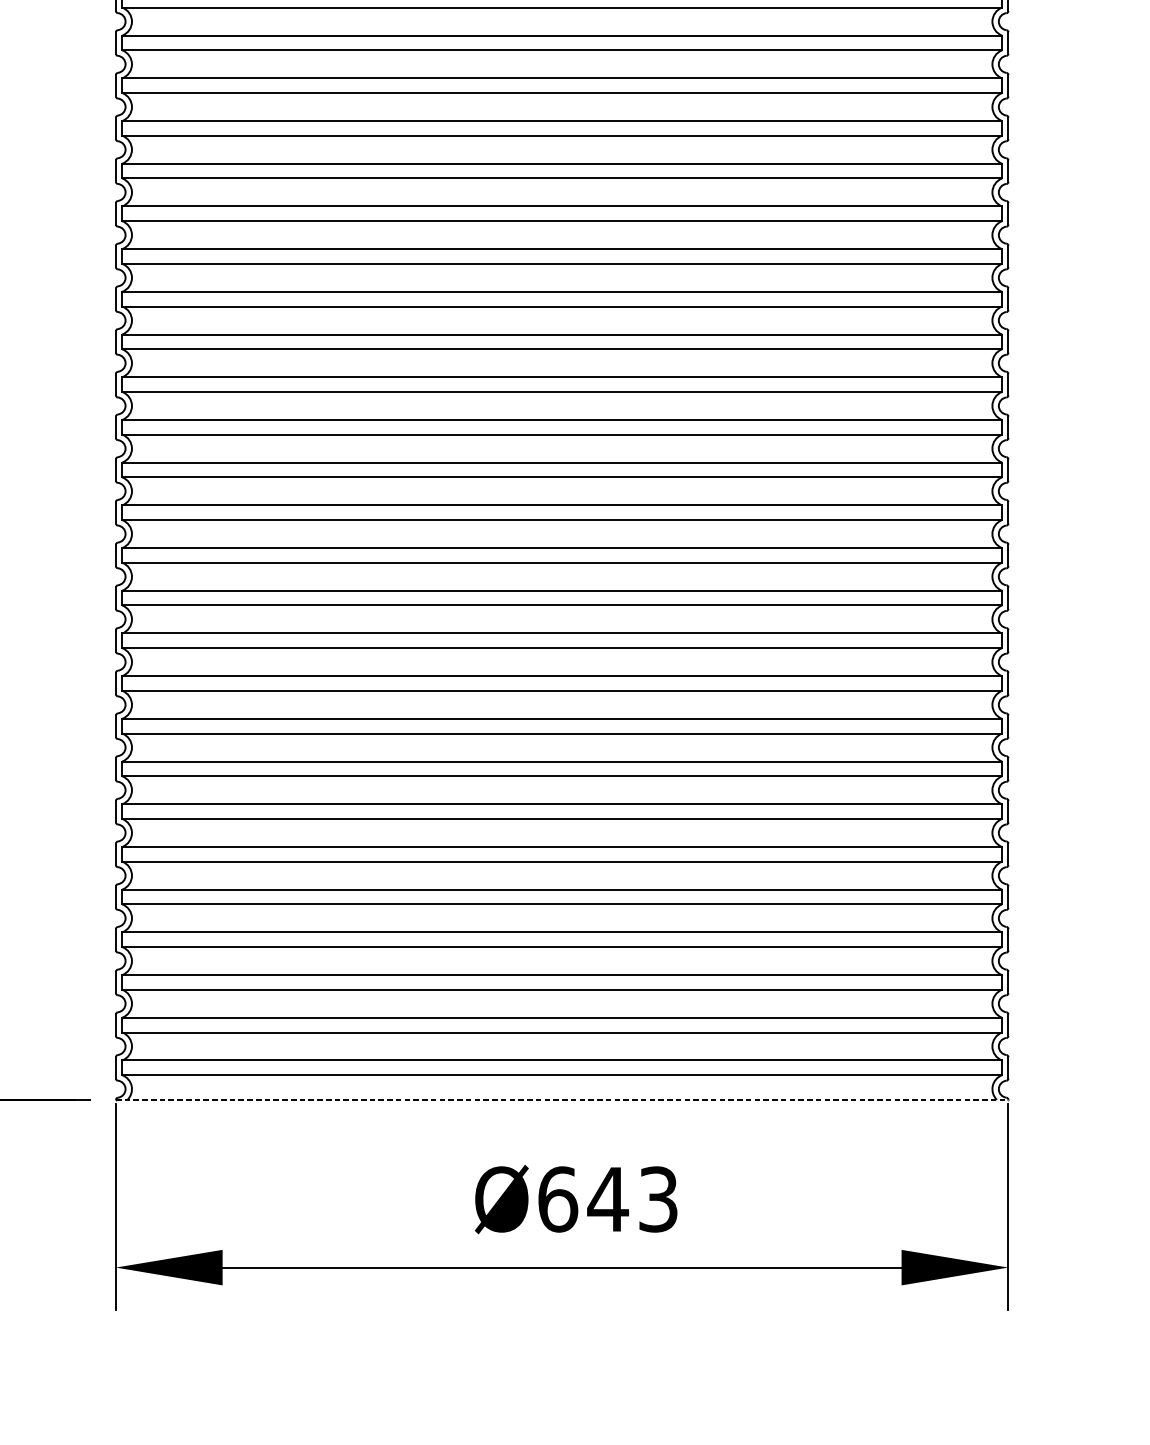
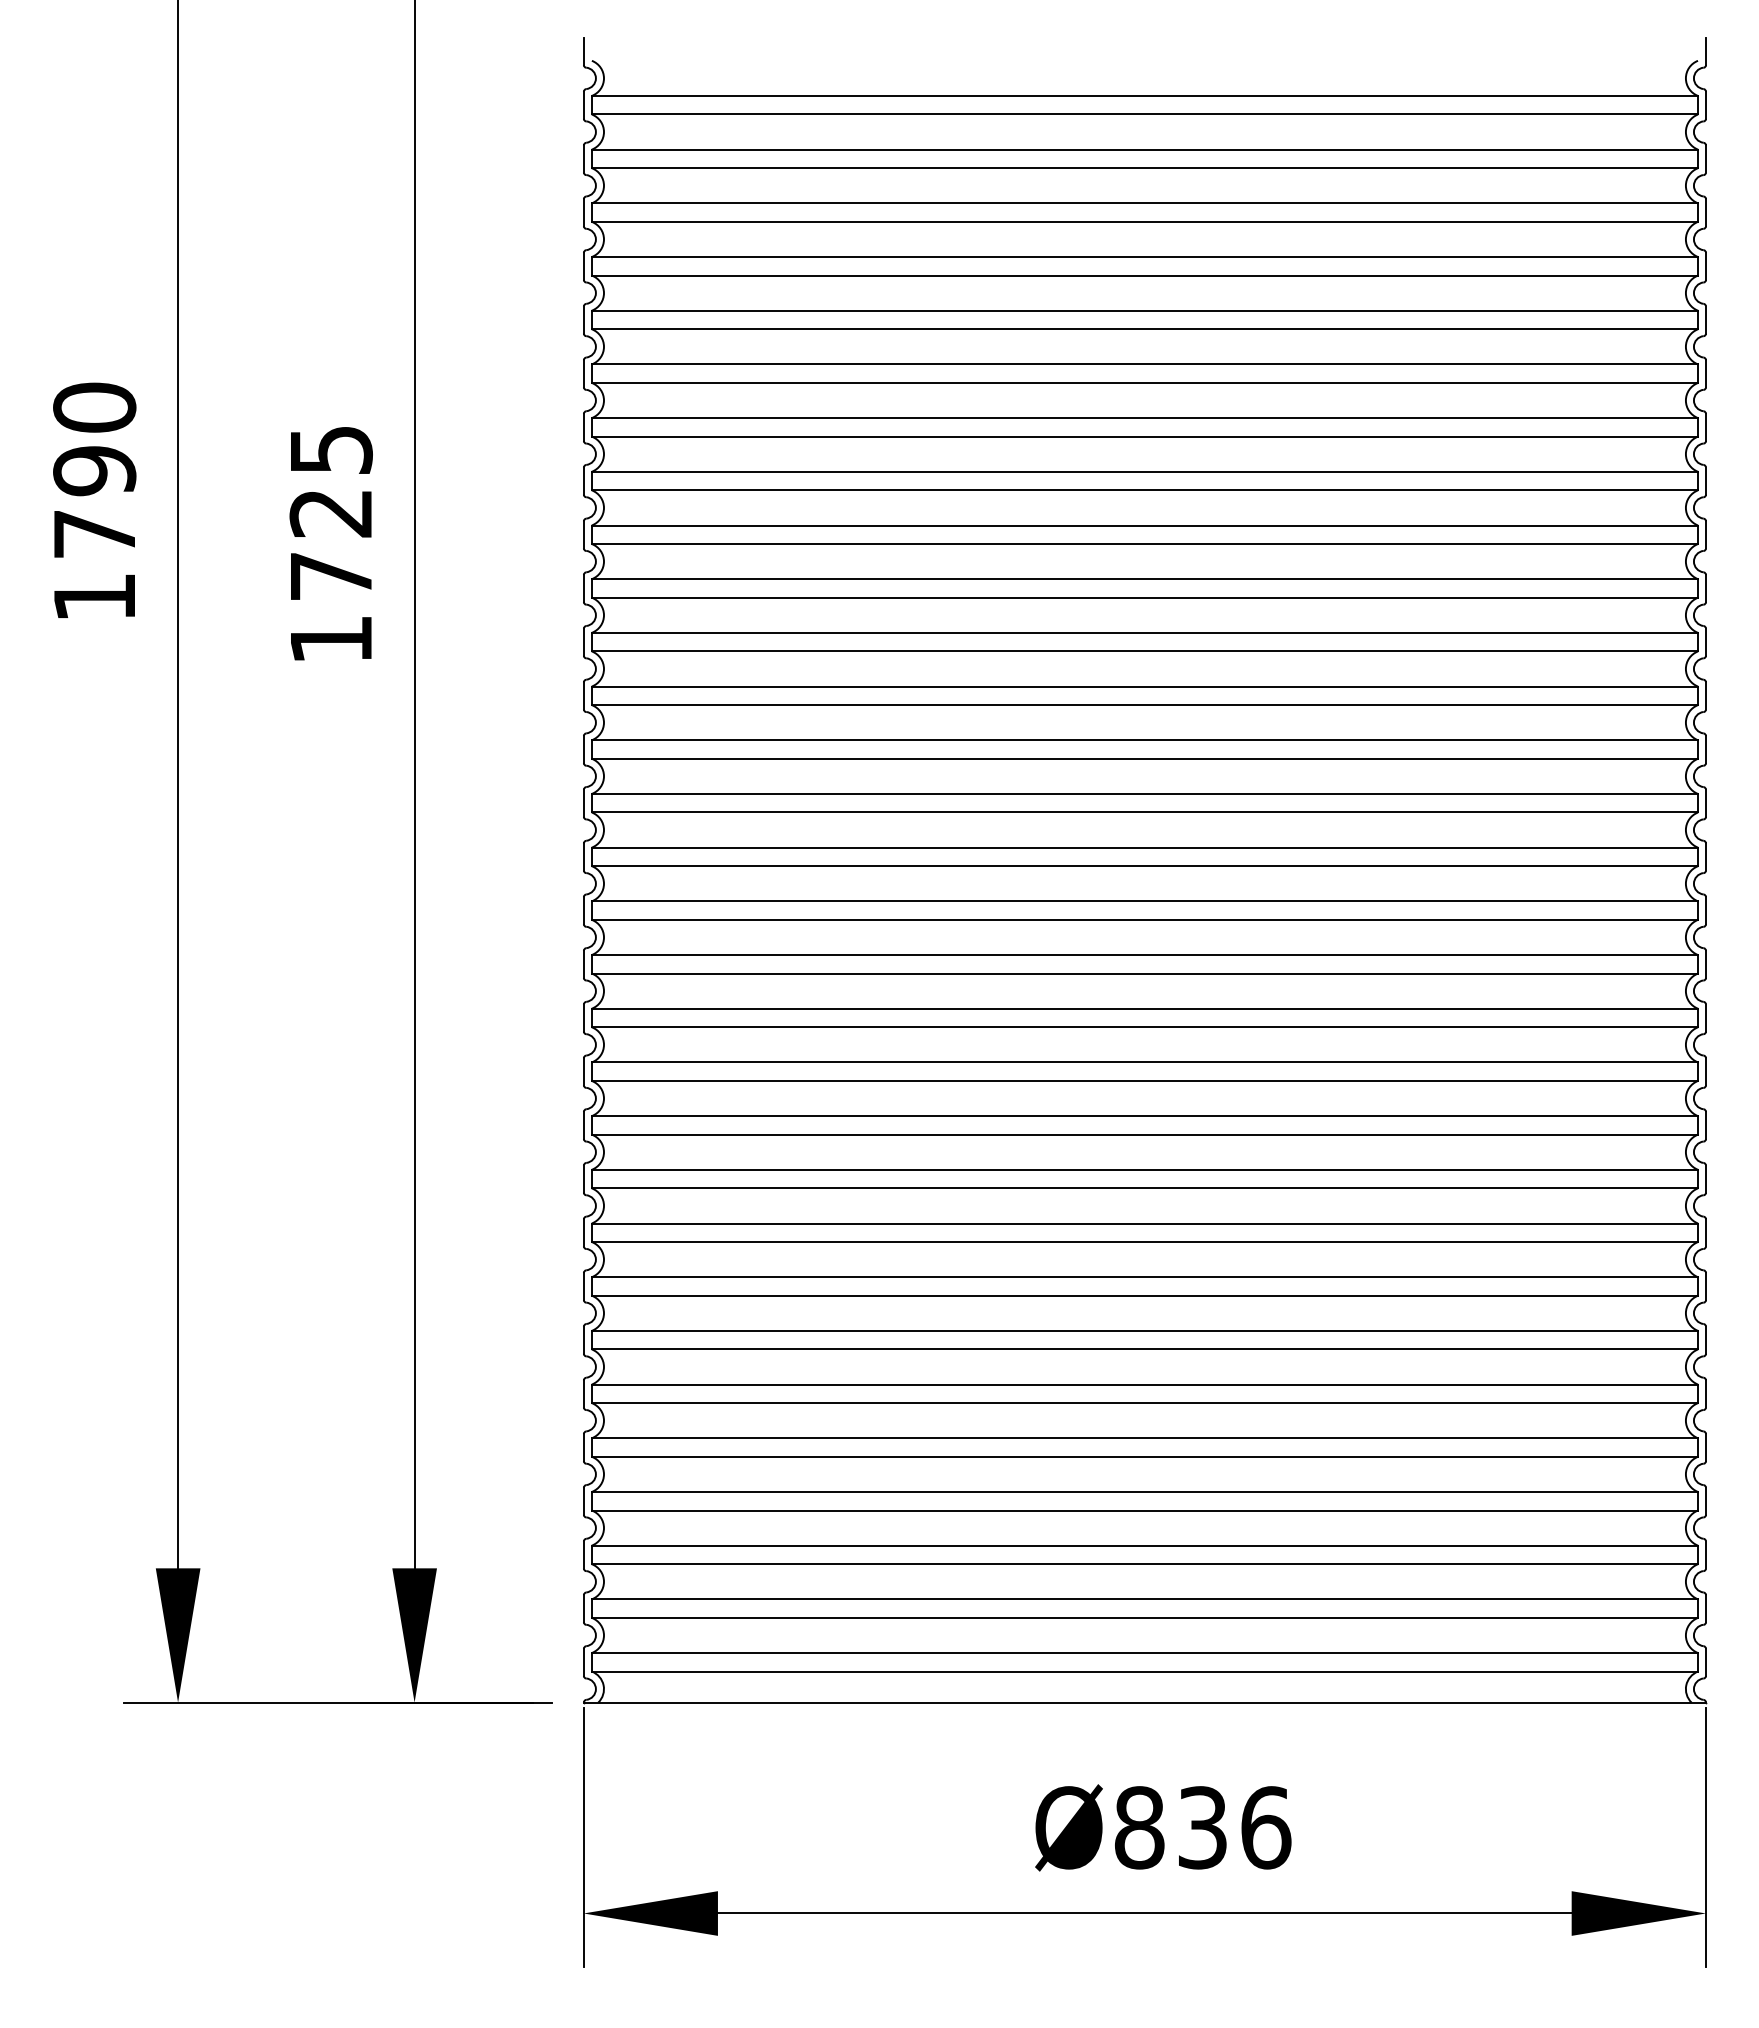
line: (562, 1099) -> (1145, 1702), dashed -> solid
text: (608, 1199) -> (1203, 1827), Ø643 -> Ø836

